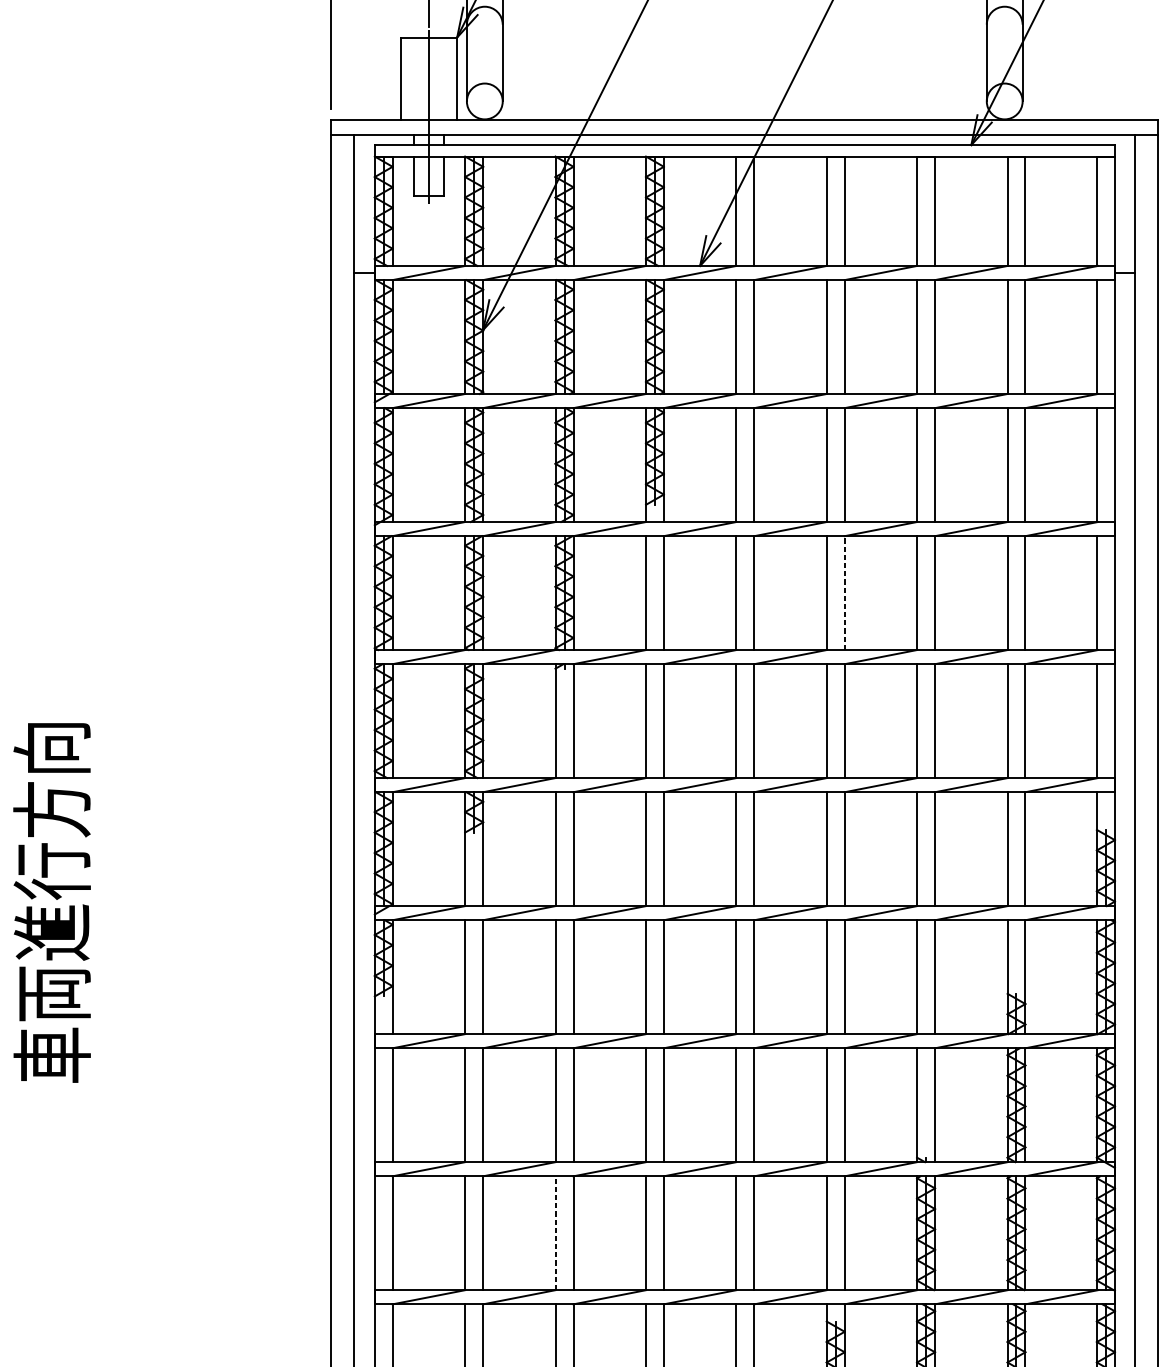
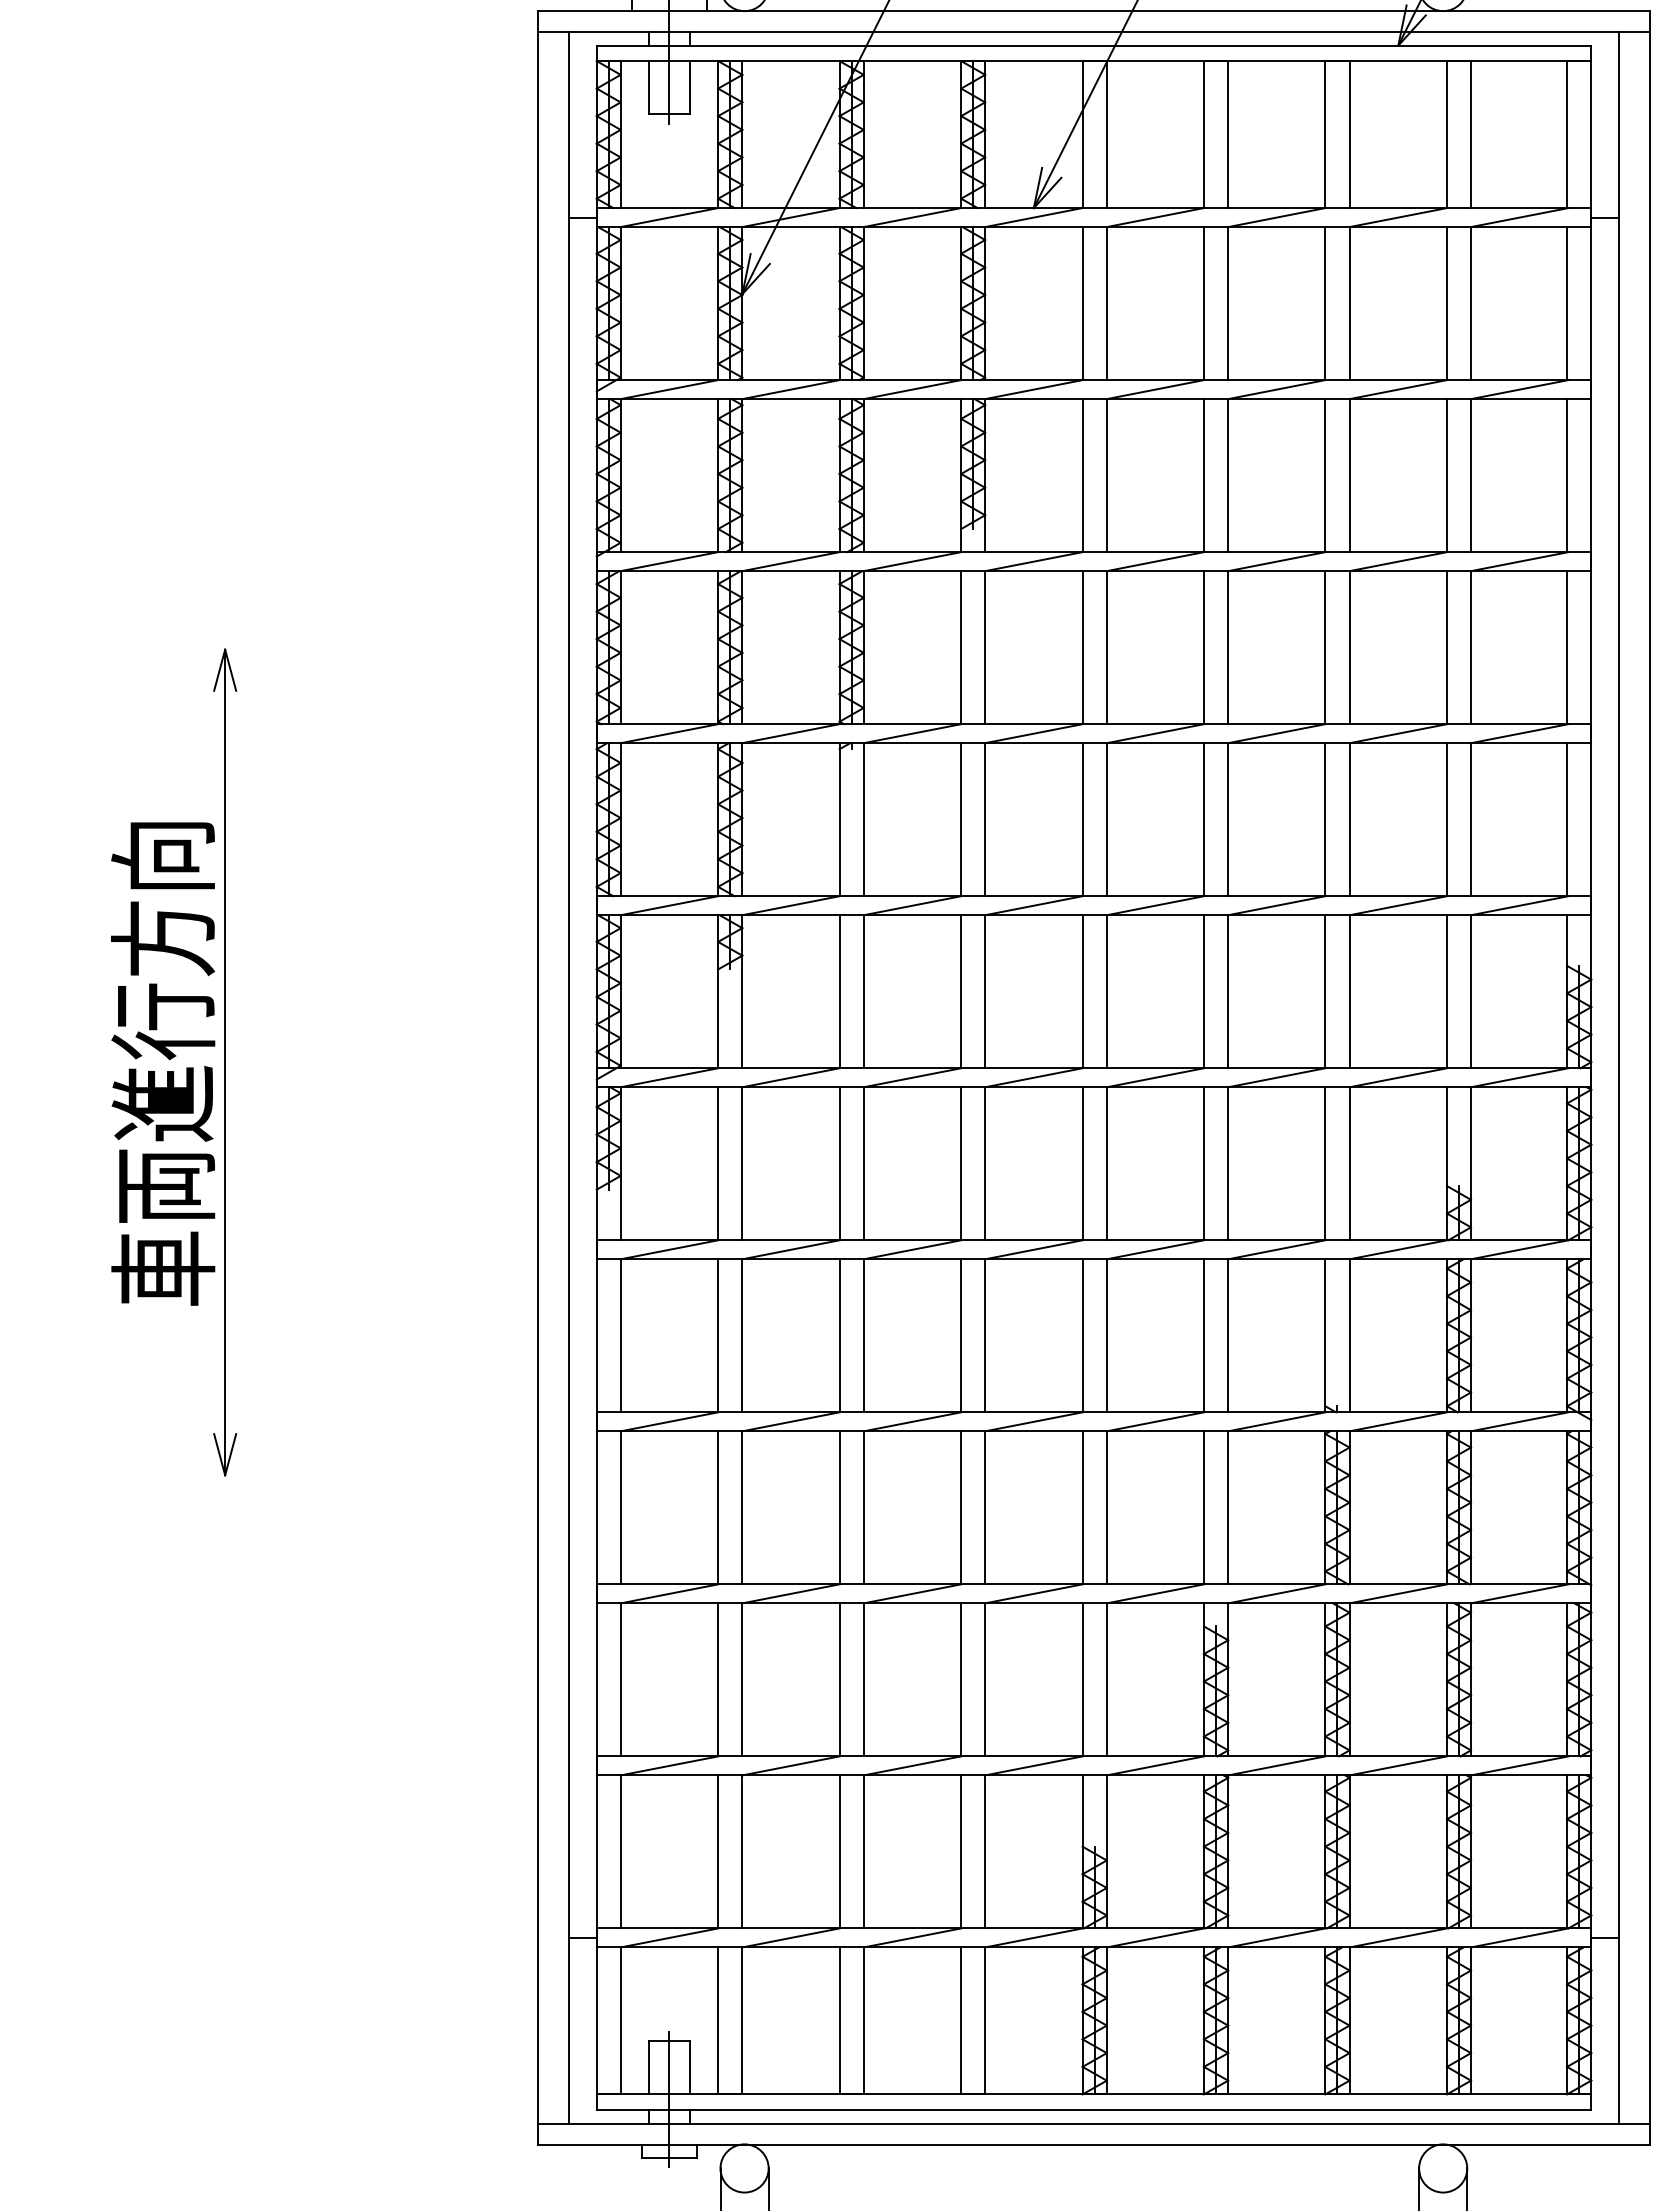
line: (844, 592) -> (1228, 647), dashed -> solid
part: (98, 901) -> (225, 1062), added
line: (555, 1232) -> (839, 1507), dashed -> solid

